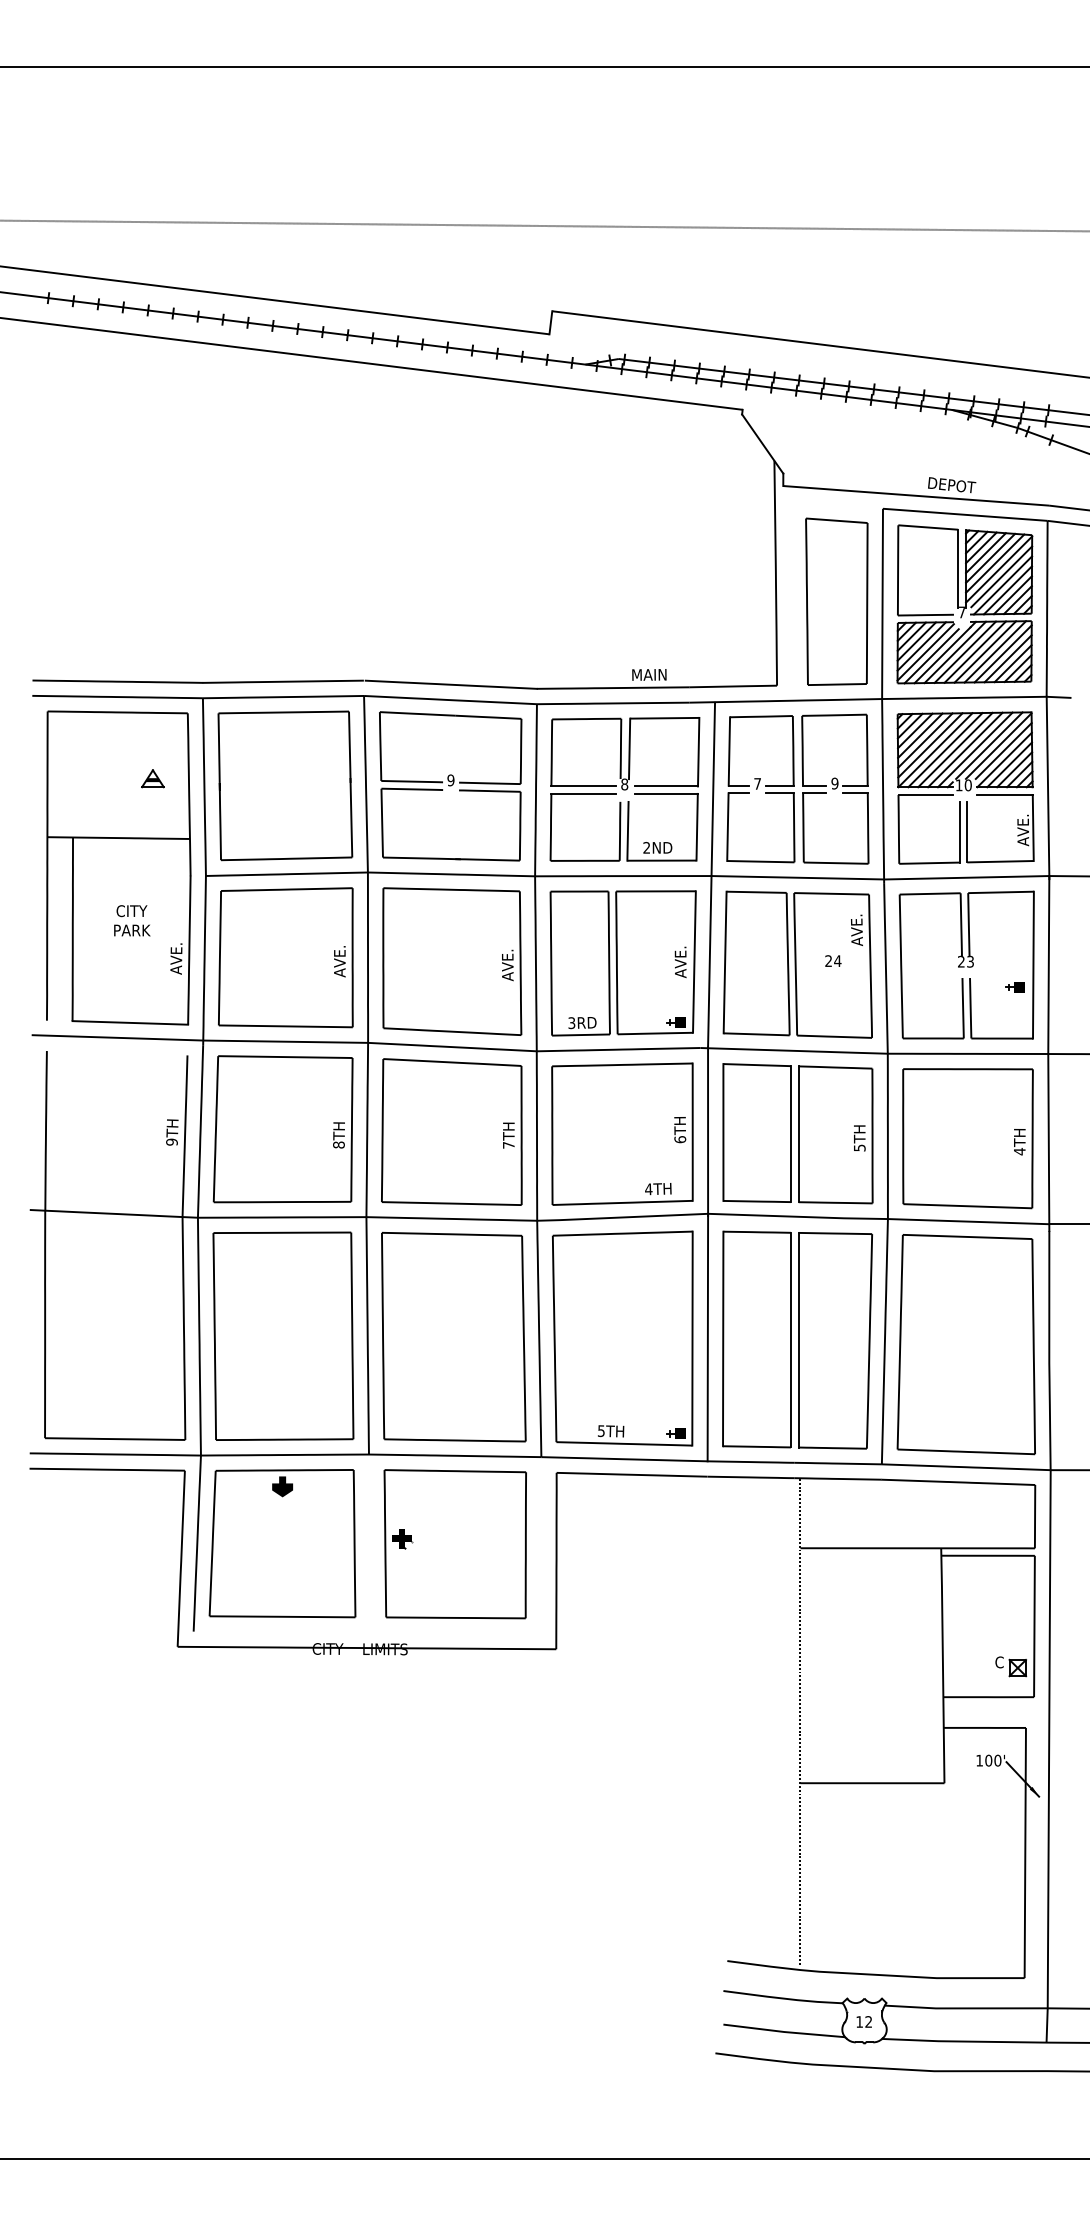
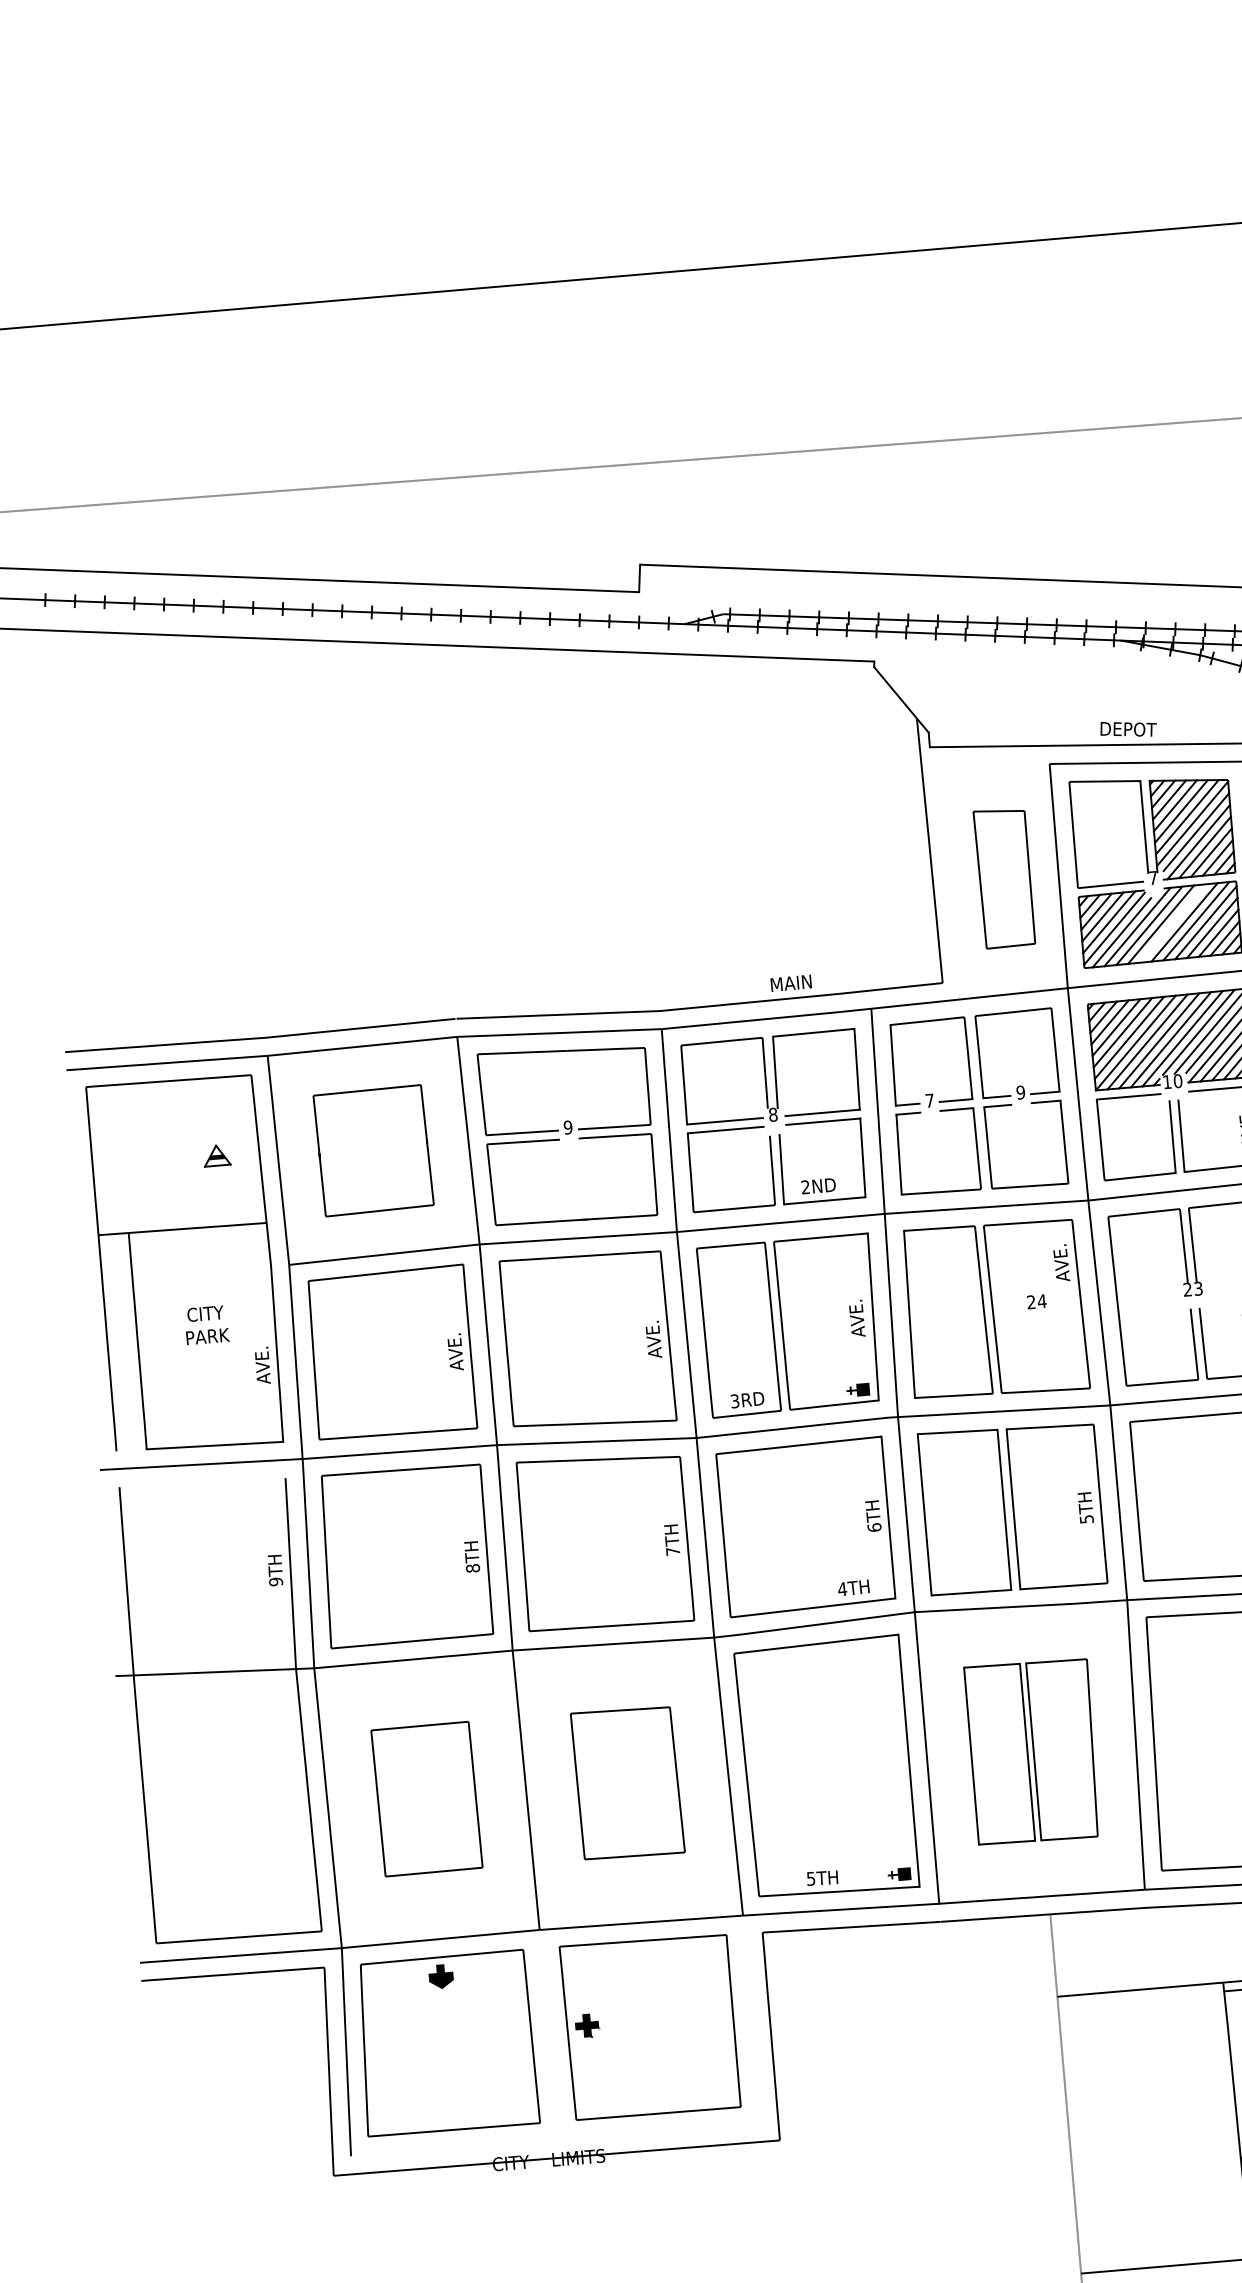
part: (836, 601) -> (1004, 877), size x0.7
line: (974, 651) -> (1171, 922), removed
part: (285, 785) -> (373, 1150), size x0.7
part: (283, 1335) -> (426, 1798), size x0.6
part: (453, 1336) -> (627, 1782), size x0.6
part: (797, 1339) -> (1032, 1751), size x0.7

